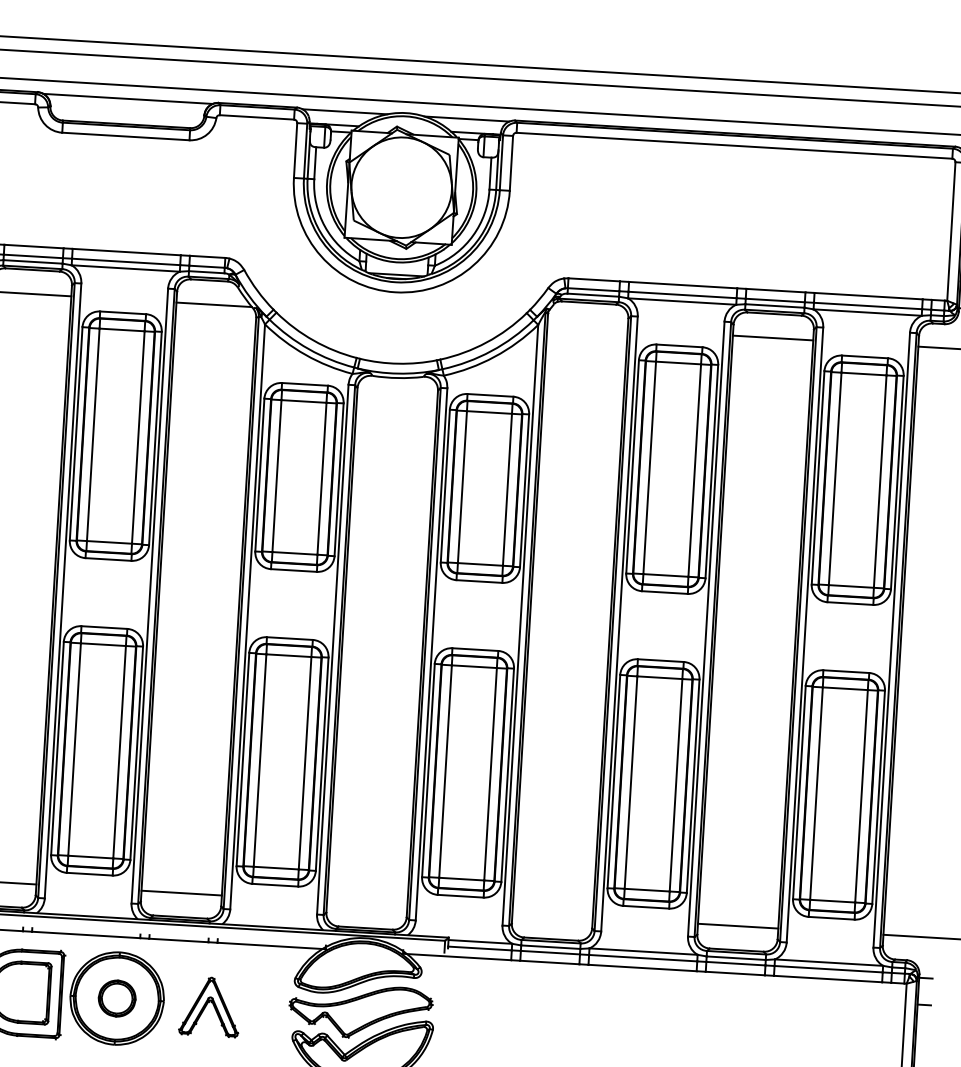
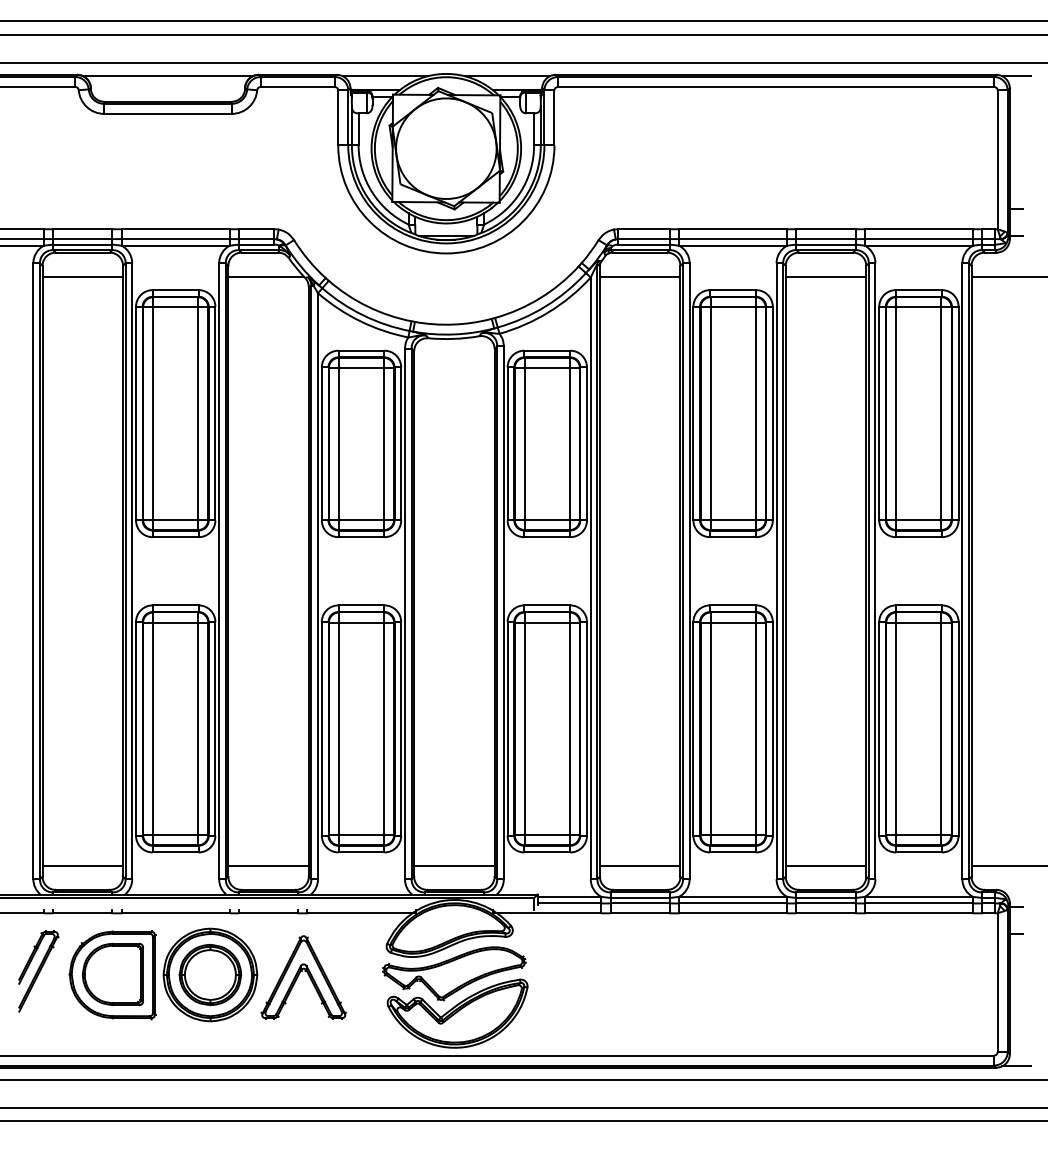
line: (586, 326) -> (639, 276), added
line: (367, 903) -> (454, 865), added
line: (551, 914) -> (639, 865), added
part: (117, 998) -> (210, 974), size x1.67
part: (209, 1006) -> (303, 977), size x1.43

